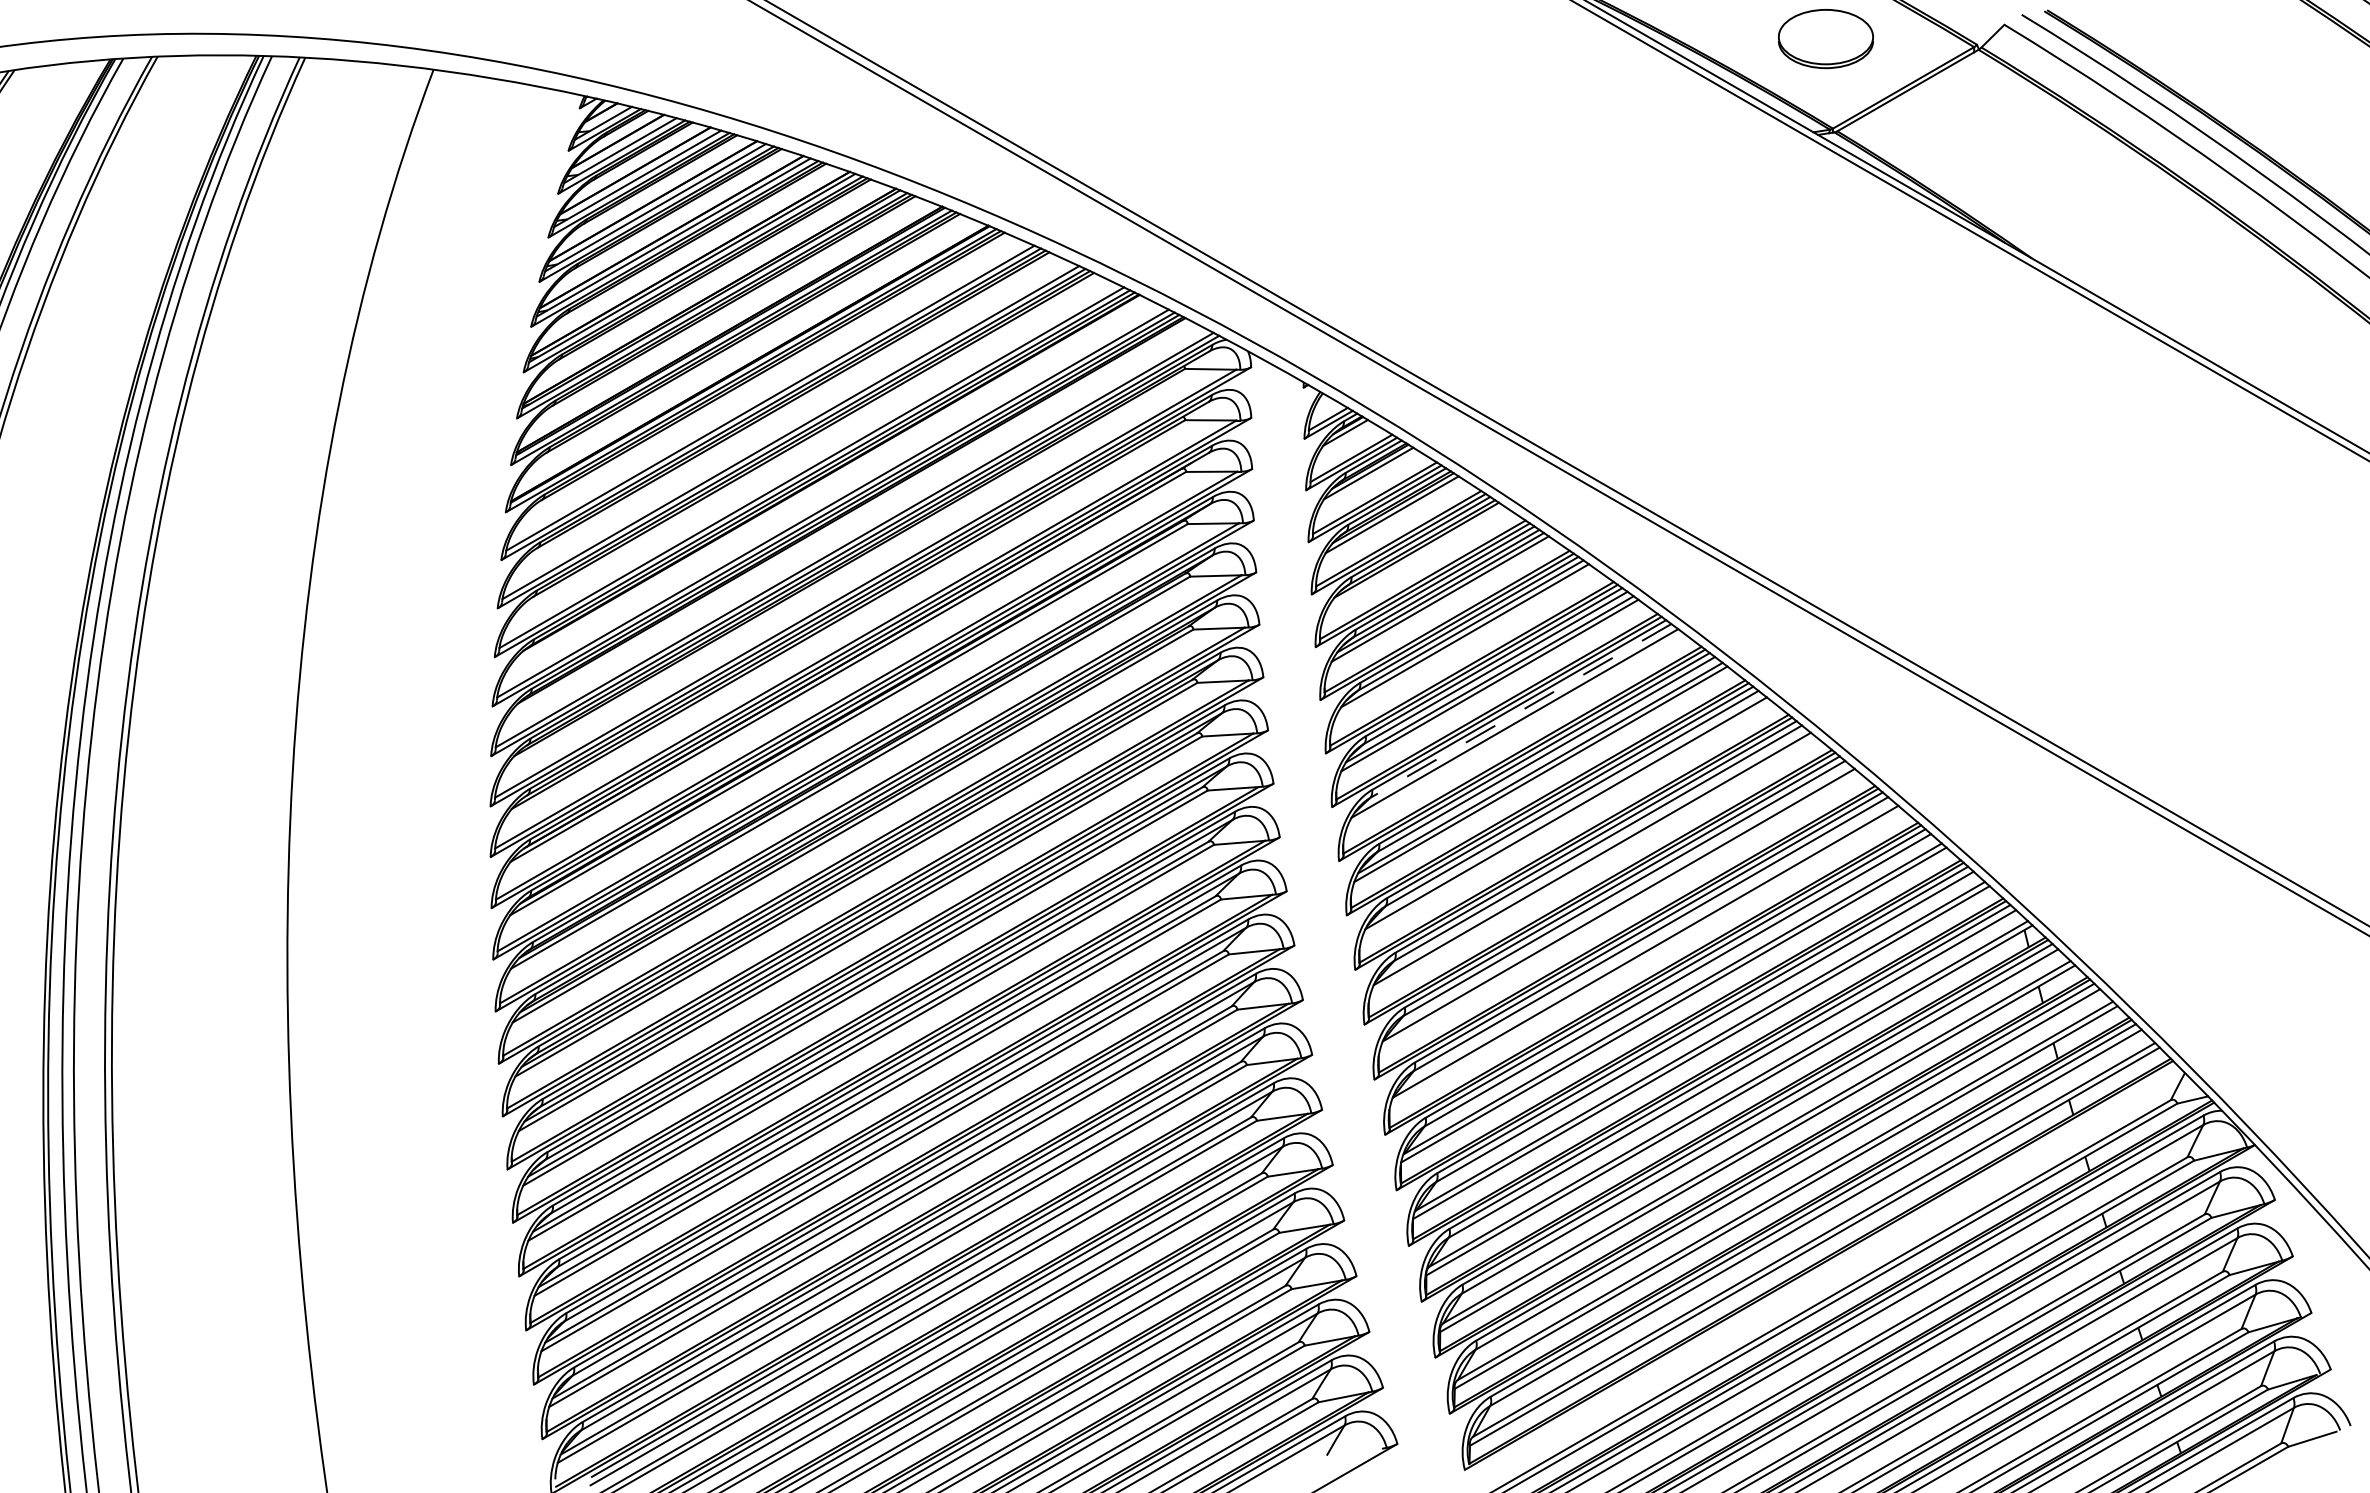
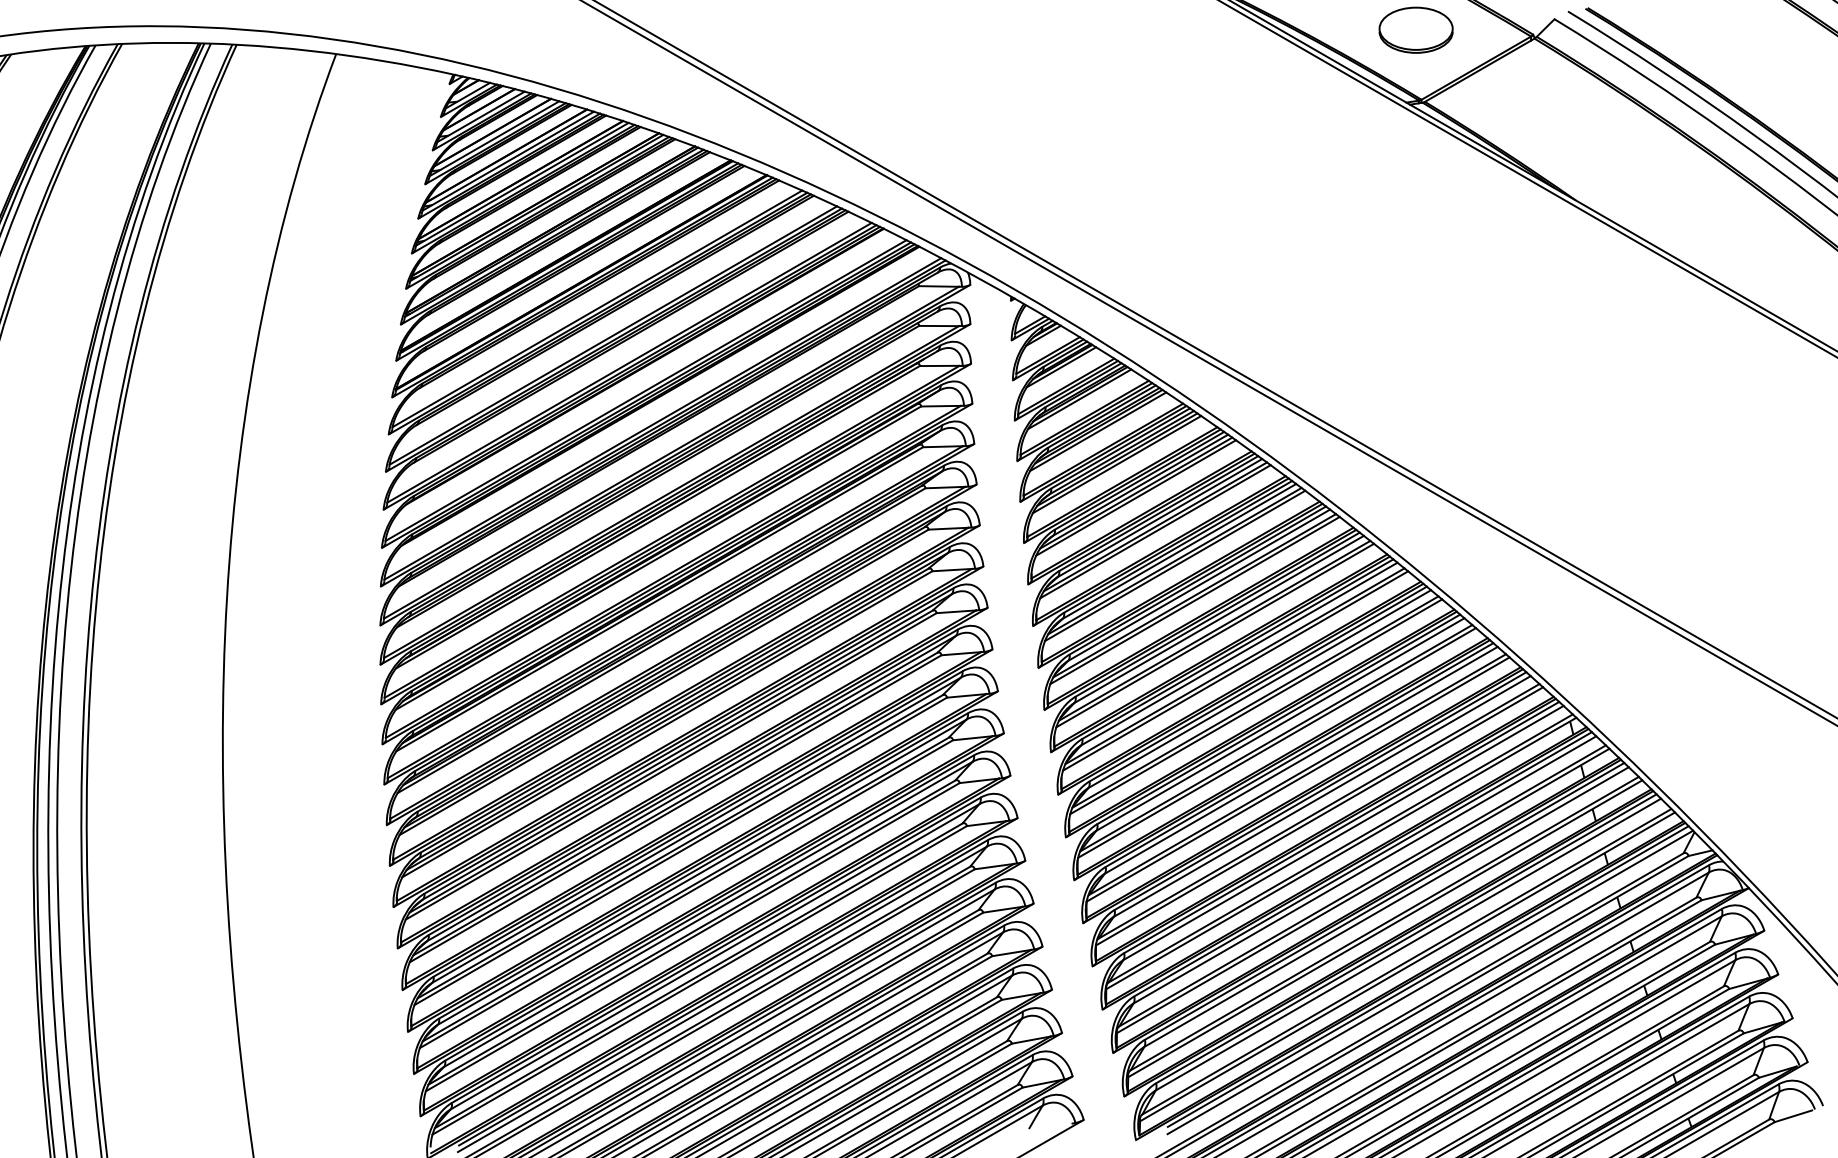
line: (1415, 556) -> (1097, 431), added
line: (1464, 641) -> (1135, 497), added
line: (1520, 710) -> (1179, 551), dashed -> solid
line: (1515, 729) -> (1175, 565), added
line: (1566, 819) -> (1214, 635), added
line: (1592, 864) -> (1235, 670), added
line: (1619, 910) -> (1255, 706), added
line: (1646, 957) -> (1276, 742), added
line: (1841, 1258) -> (1428, 976), added
line: (1844, 1266) -> (1430, 982), added

